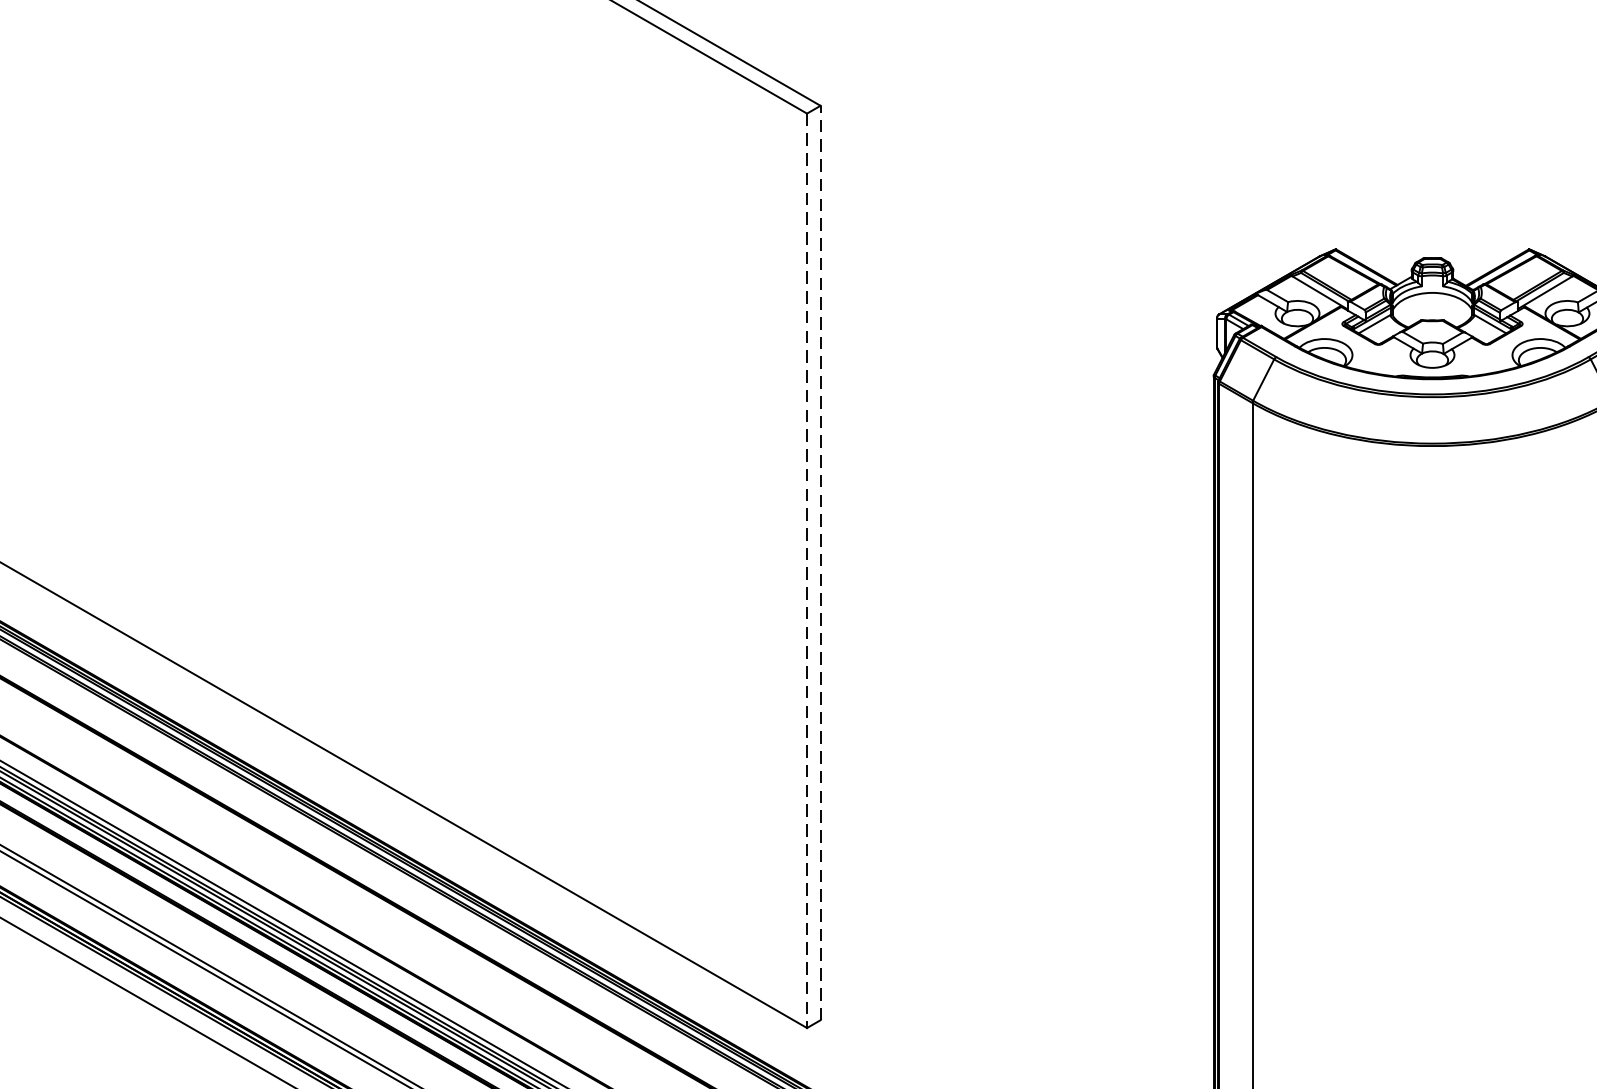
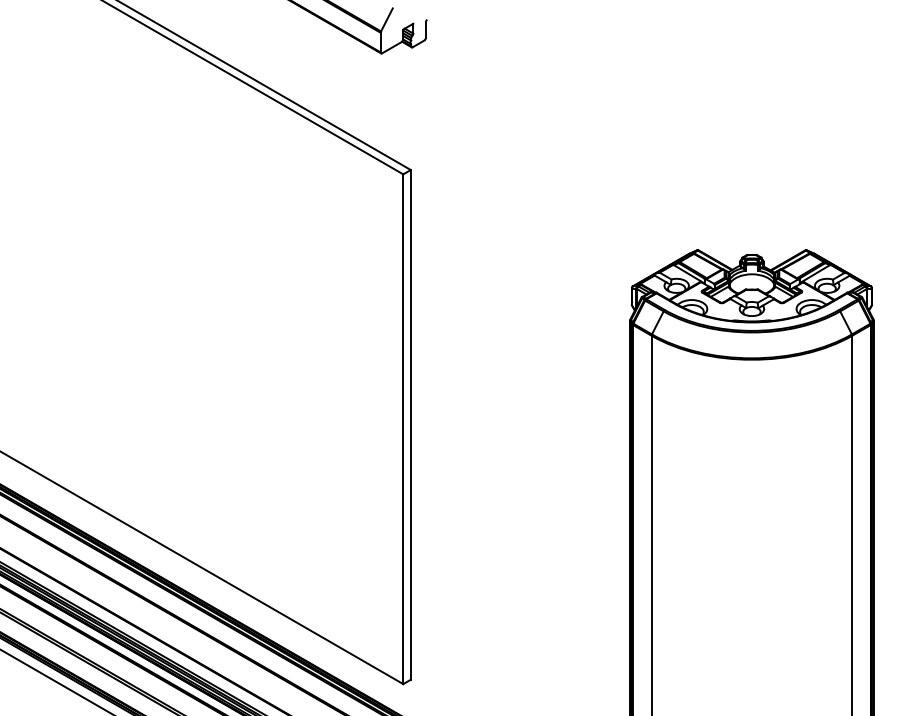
line: (819, 562) -> (410, 424), dashed -> solid
line: (807, 571) -> (403, 429), dashed -> solid

